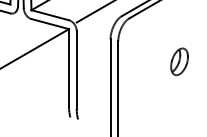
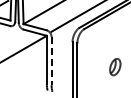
part: (179, 62) -> (115, 67), moved
line: (76, 70) -> (51, 61), solid -> dashed

